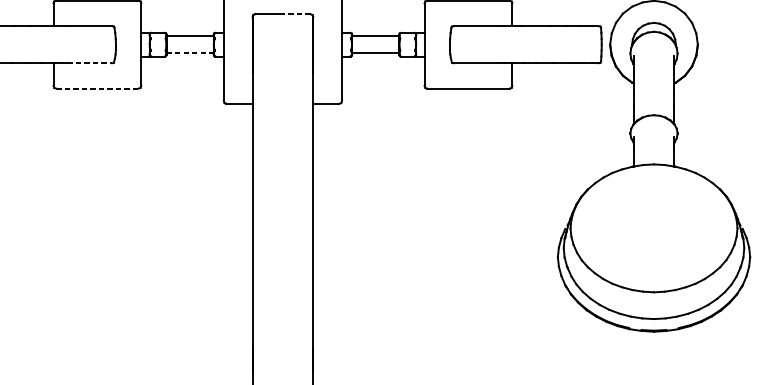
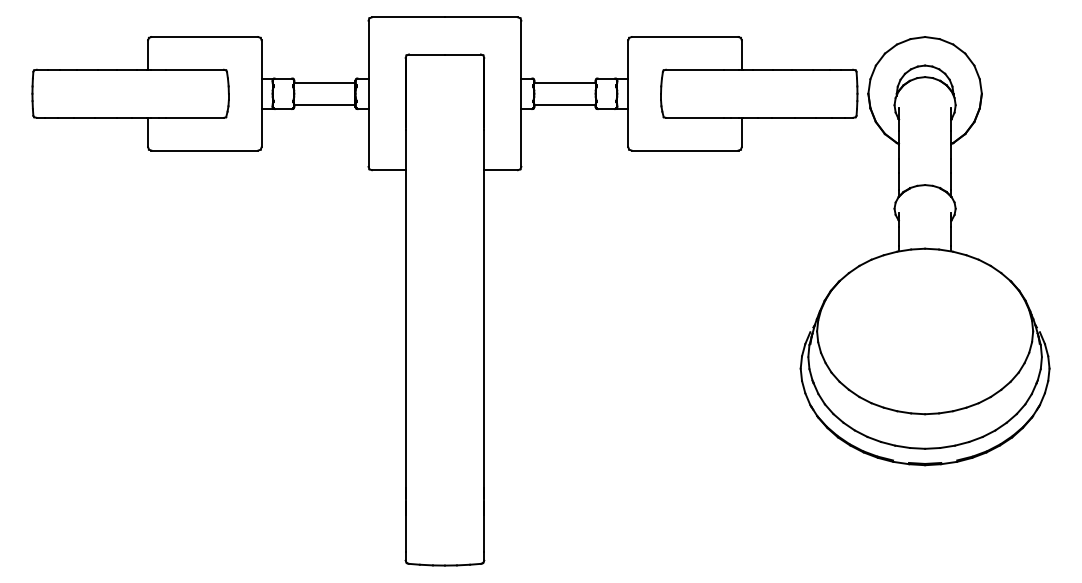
line: (296, 14) -> (462, 54), dashed -> solid
line: (189, 52) -> (324, 104), dashed -> solid
line: (90, 63) -> (195, 117), dashed -> solid
line: (97, 88) -> (205, 150), dashed -> solid

